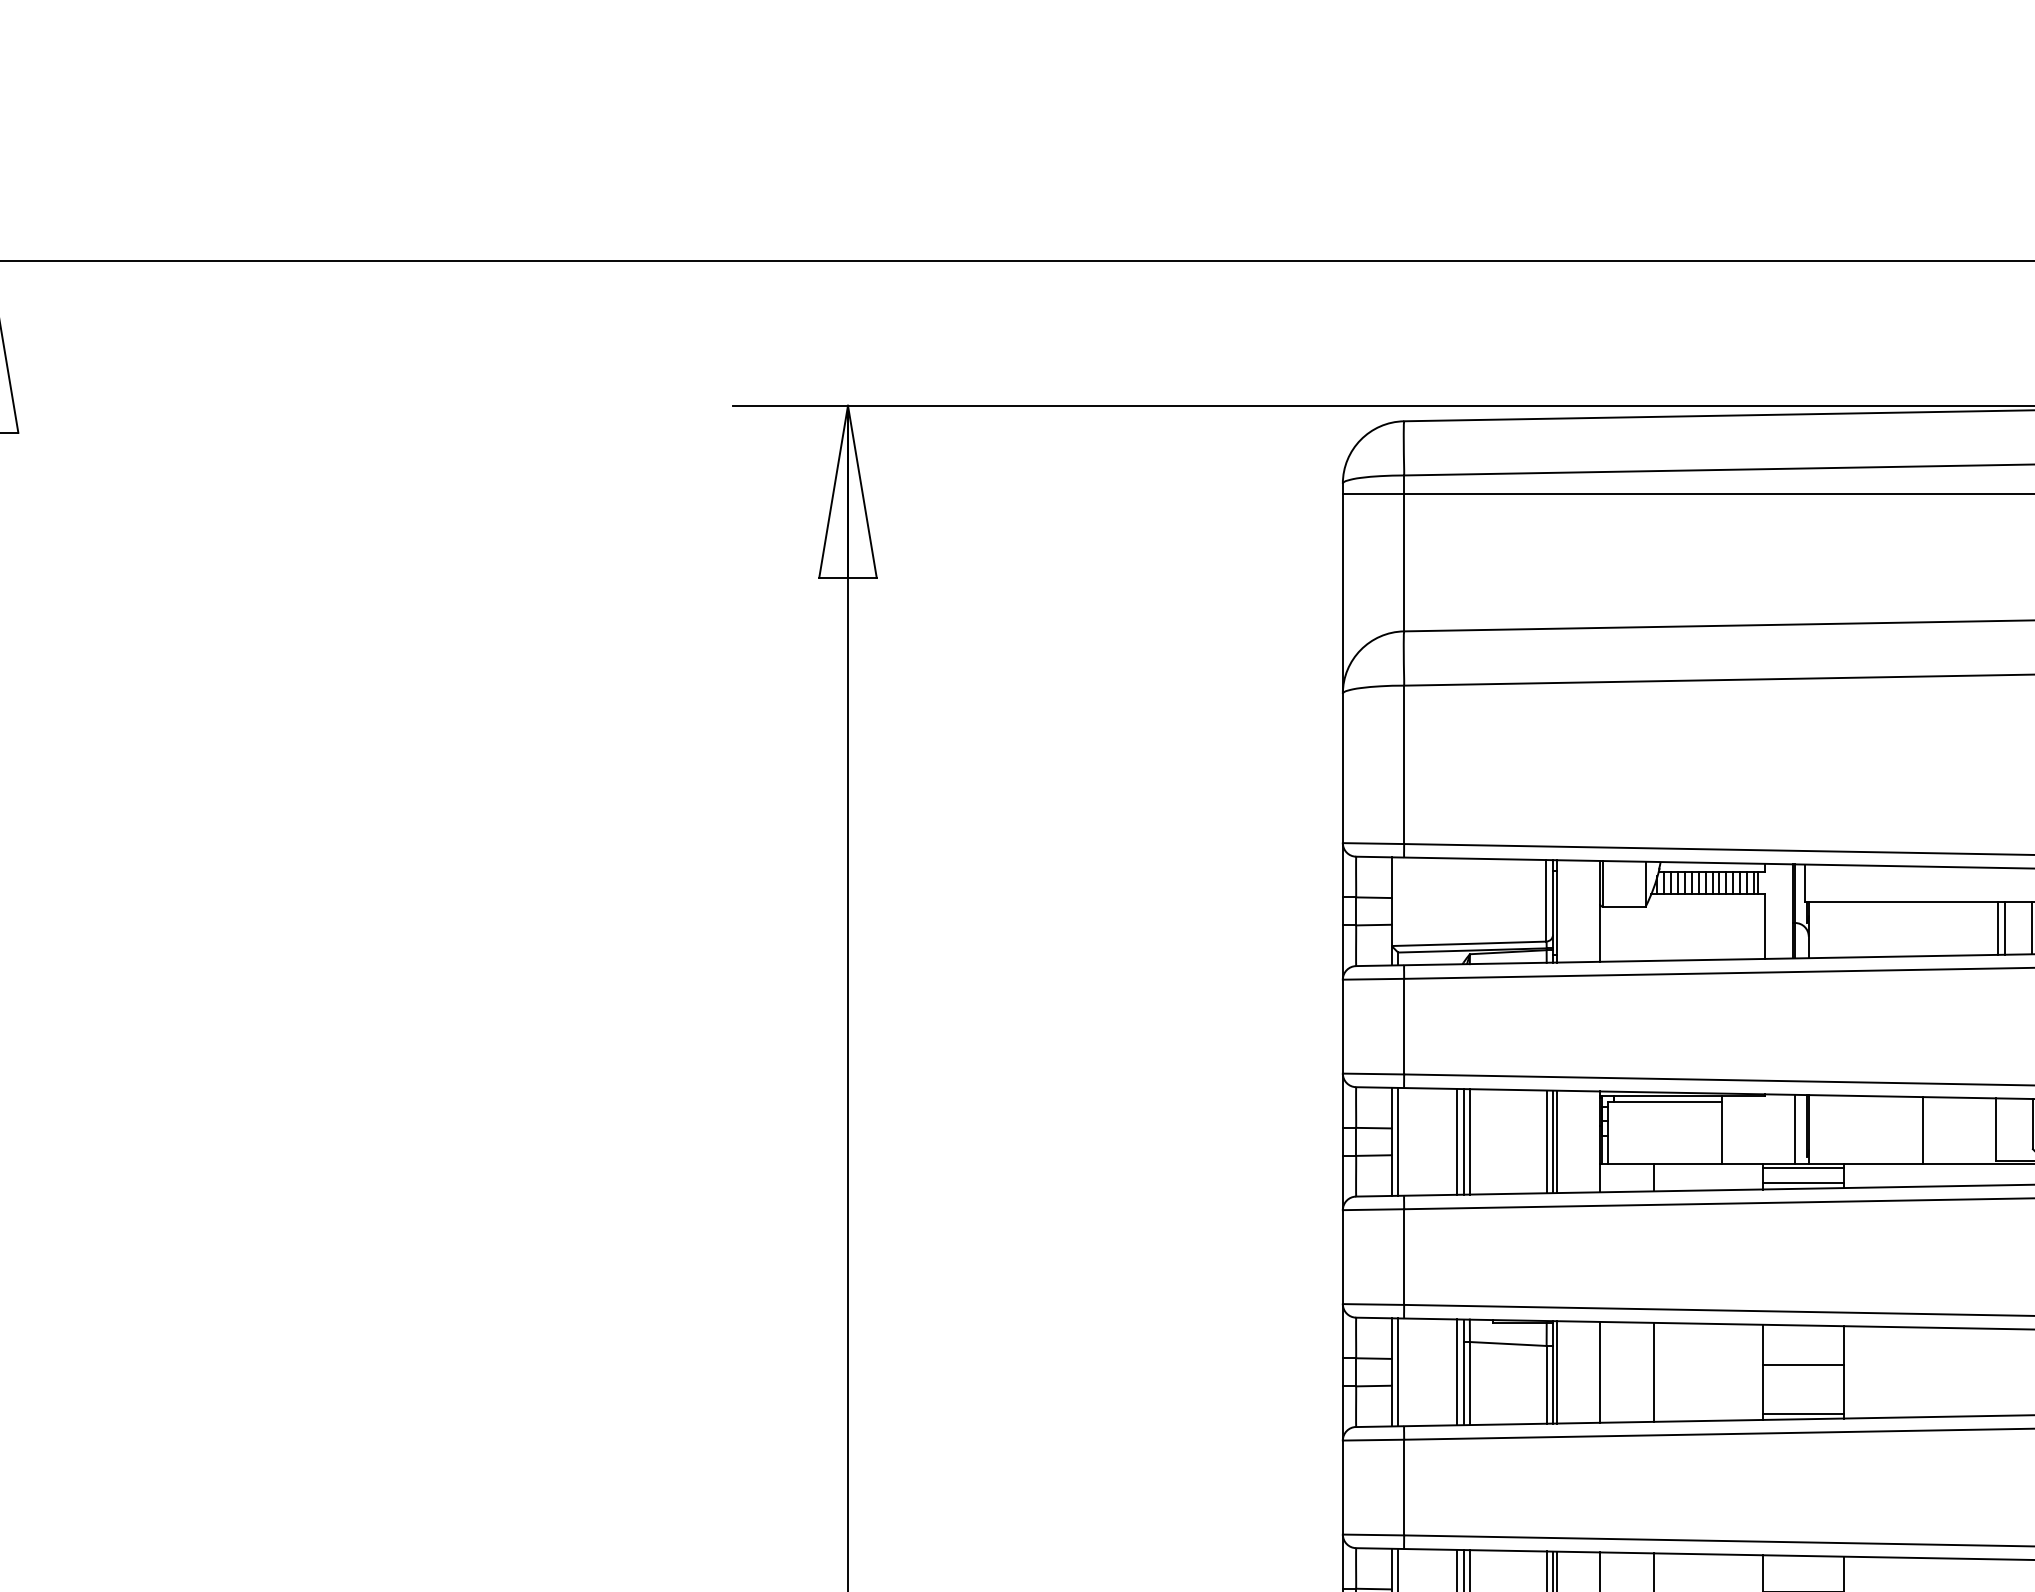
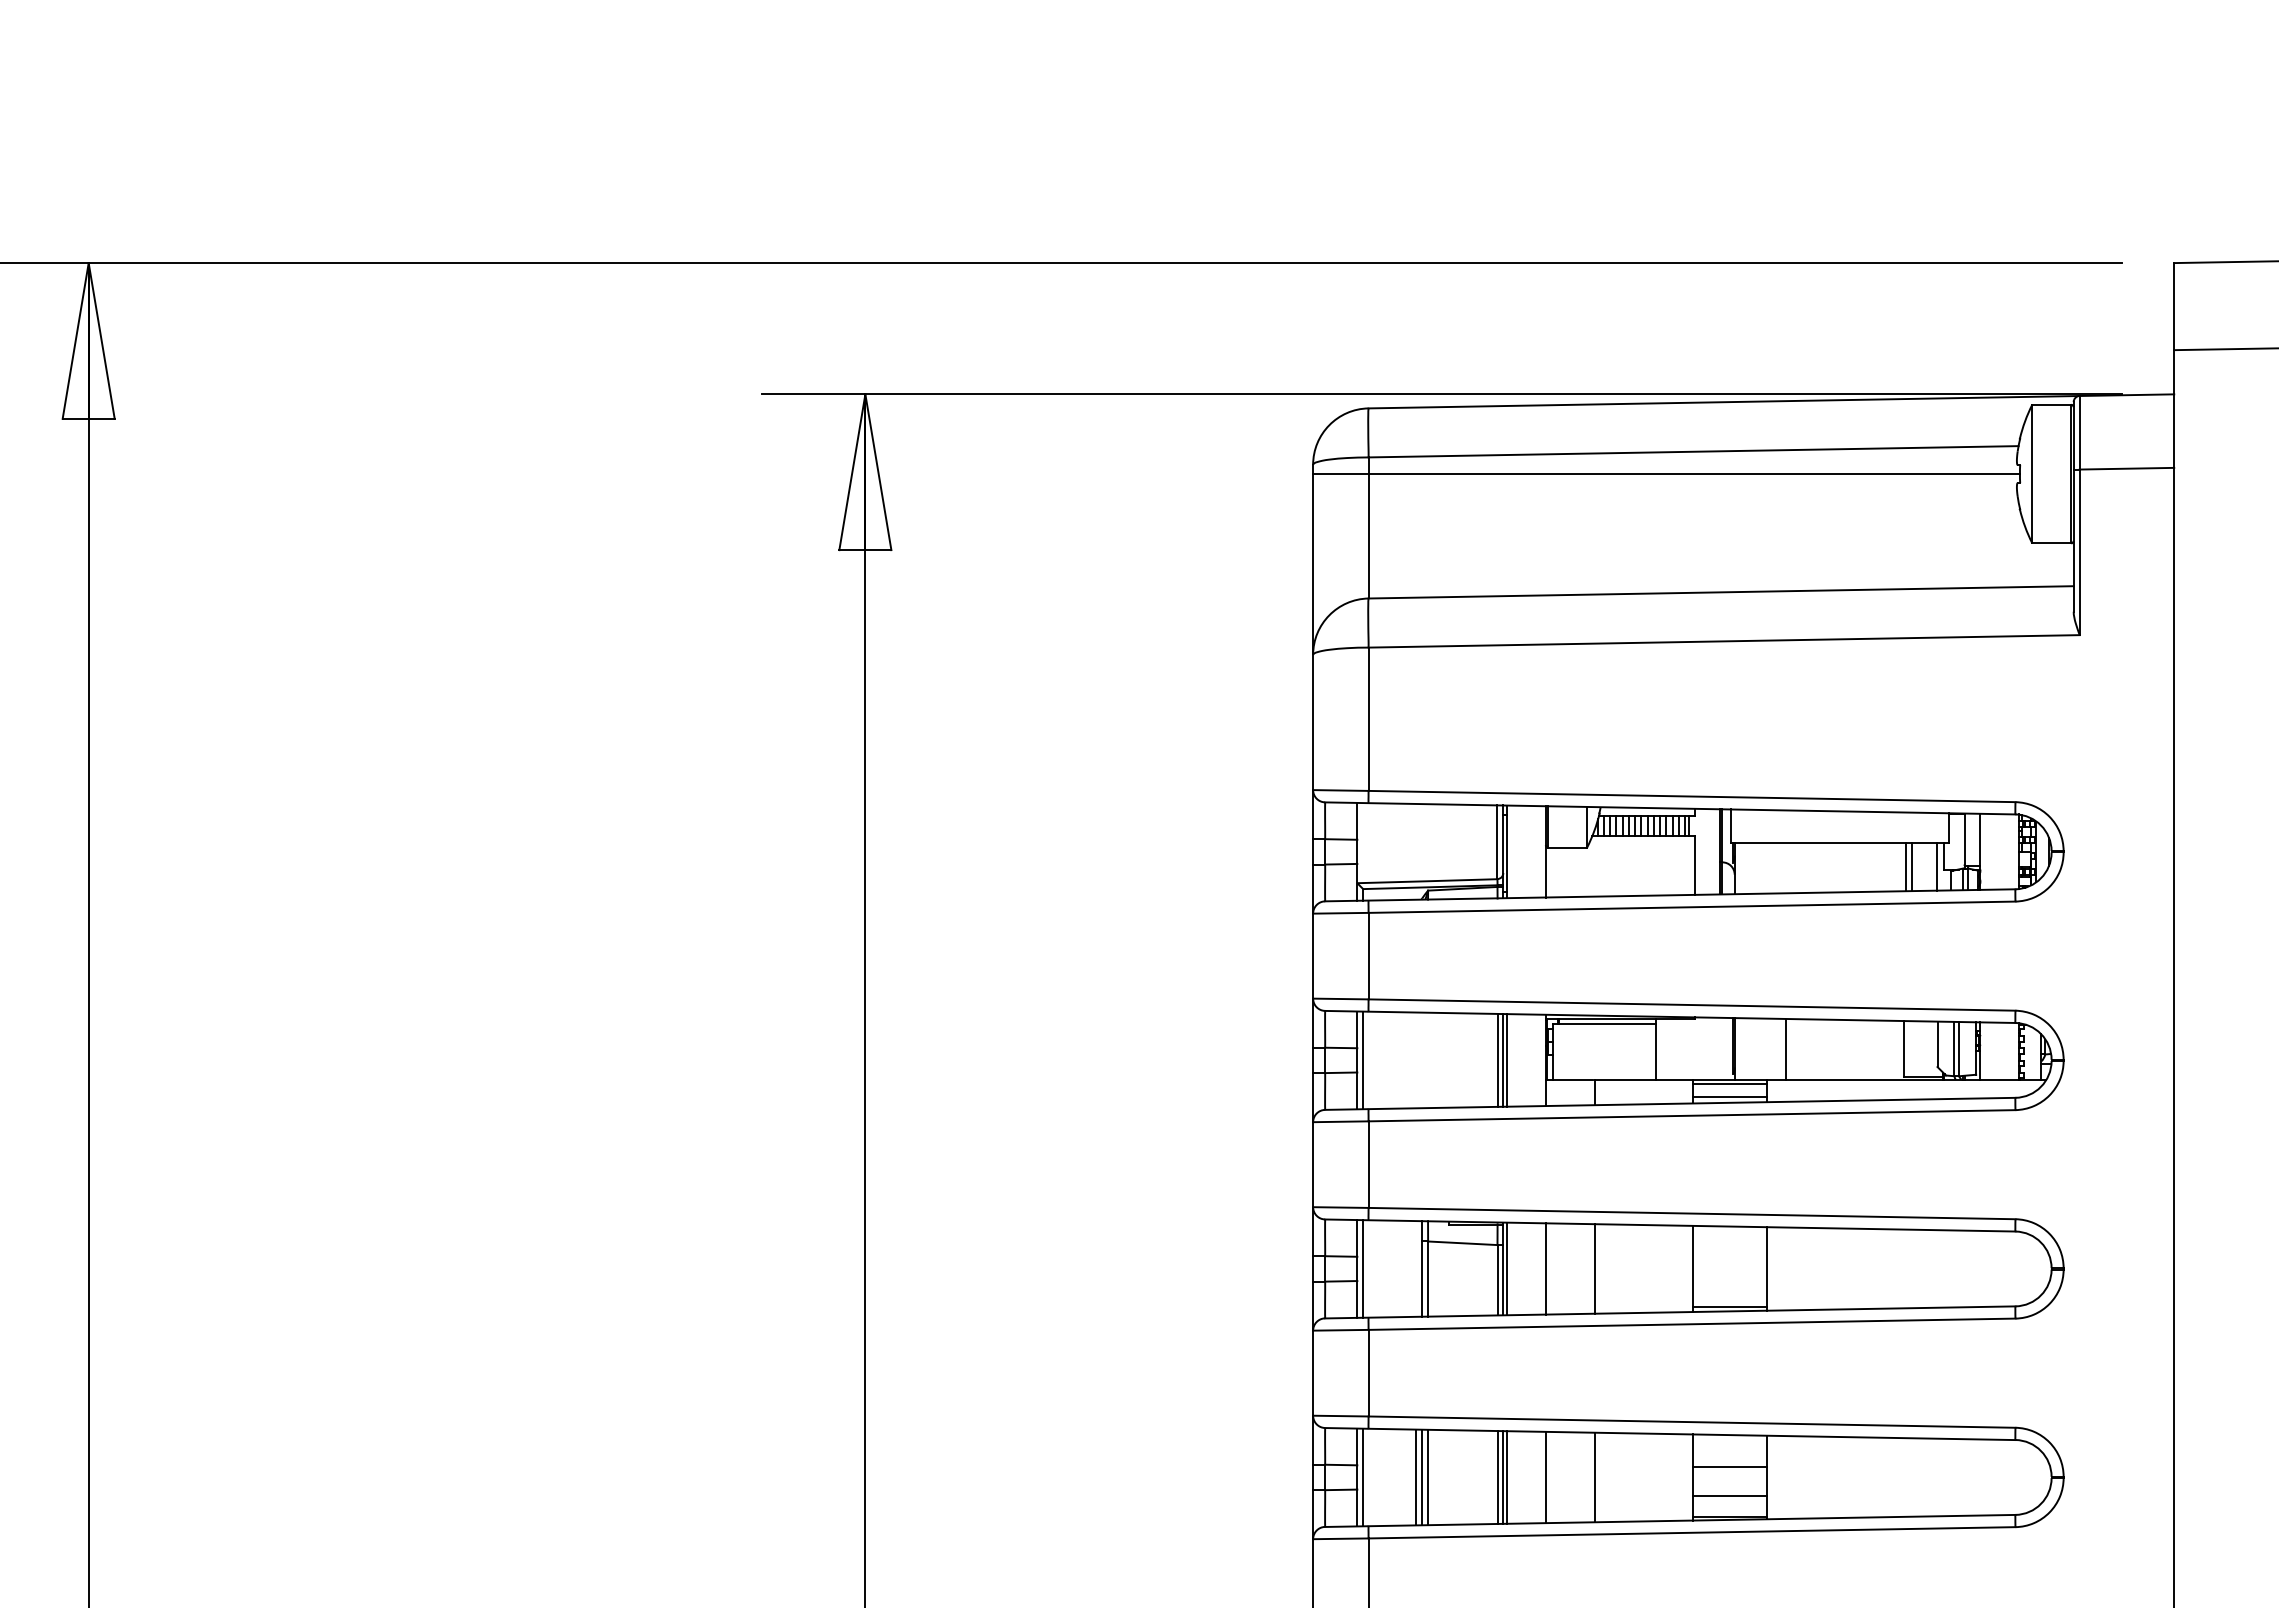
line: (1795, 1128) -> (1722, 1048), removed
line: (1923, 1129) -> (1786, 1049), moved
line: (1457, 1141) -> (1416, 1060), removed
line: (1463, 1141) -> (1422, 1060), removed
line: (1470, 1141) -> (1428, 1060), removed
line: (1803, 1365) -> (1729, 1262), removed
line: (1457, 1371) -> (1416, 1268), removed

